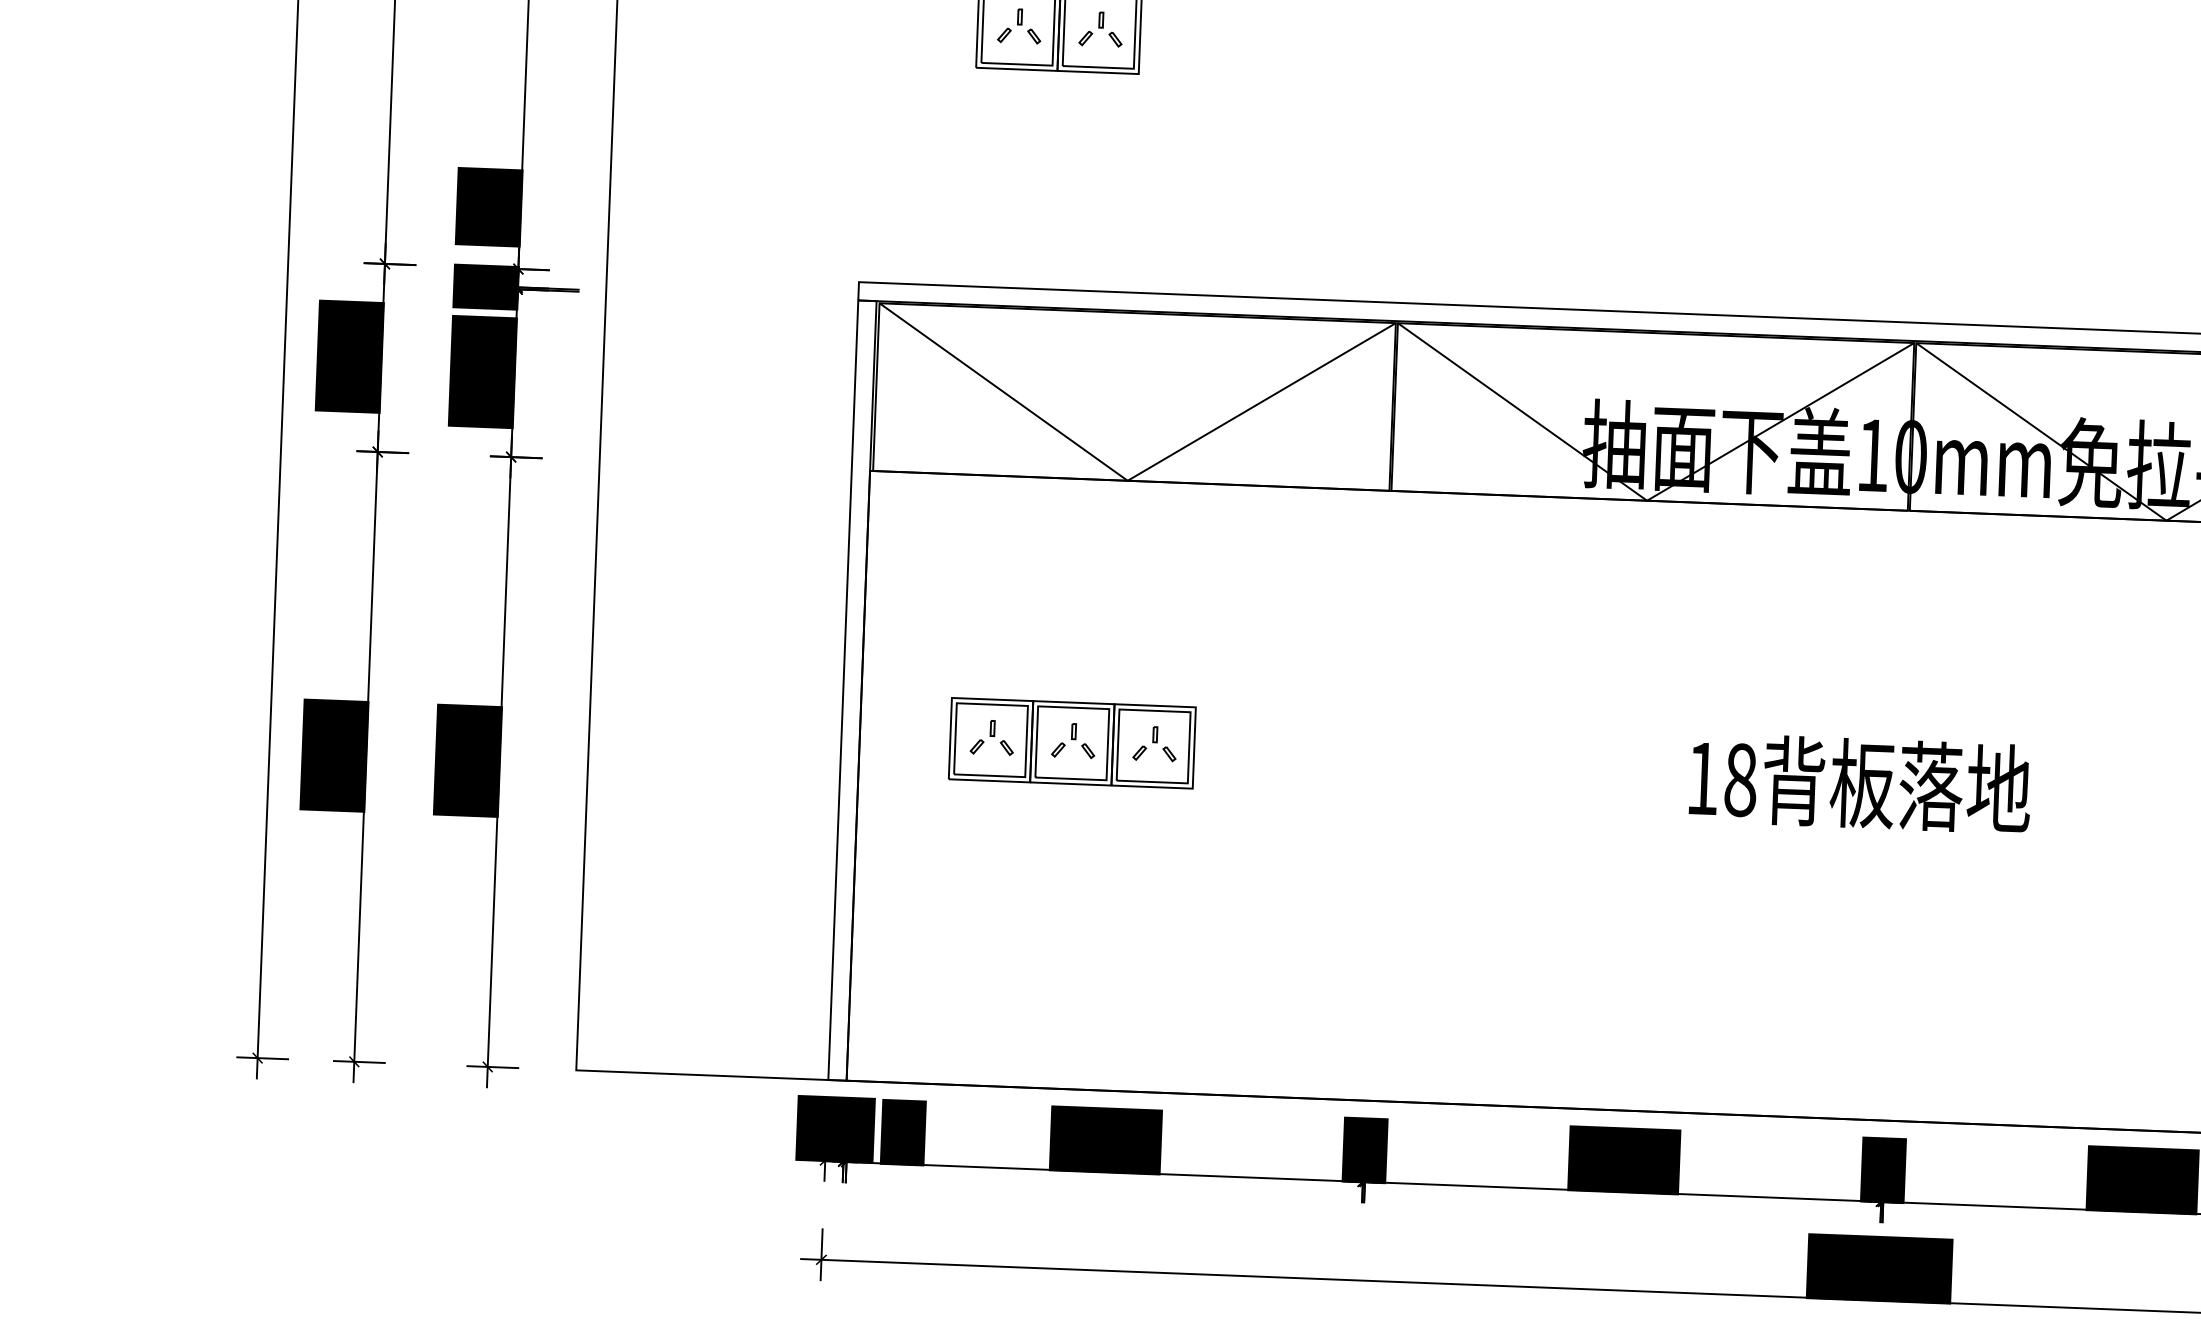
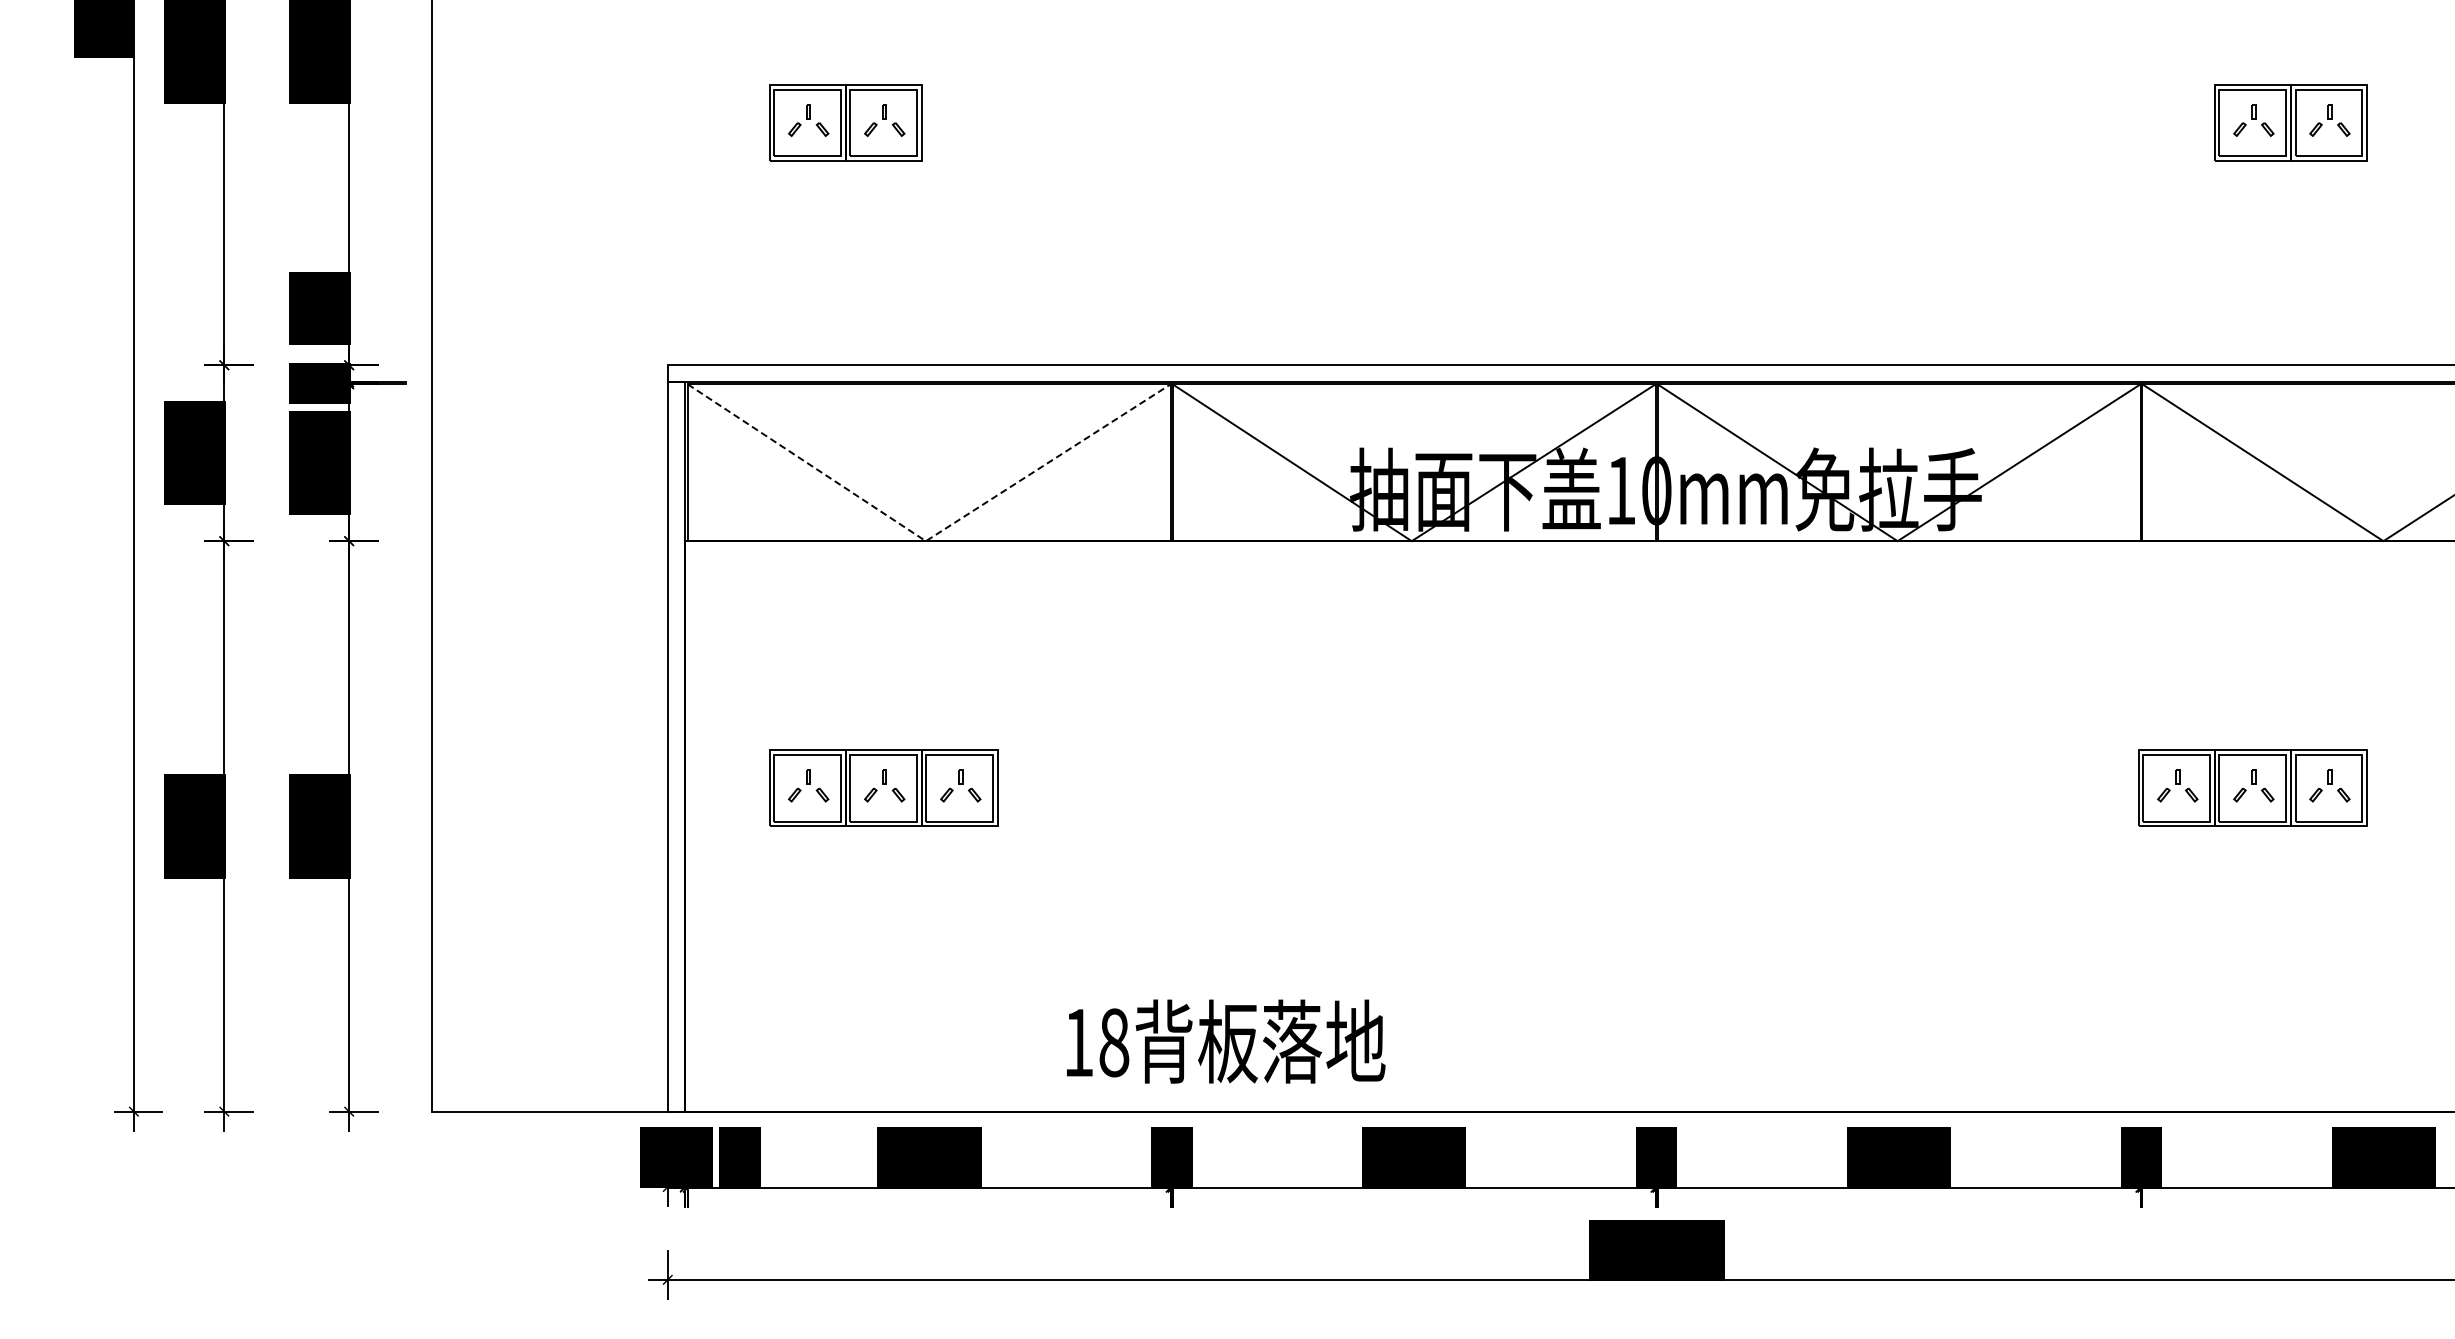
line: (1129, 480) -> (927, 540), solid -> dashed
text: (1860, 783) -> (1226, 1041), moved

